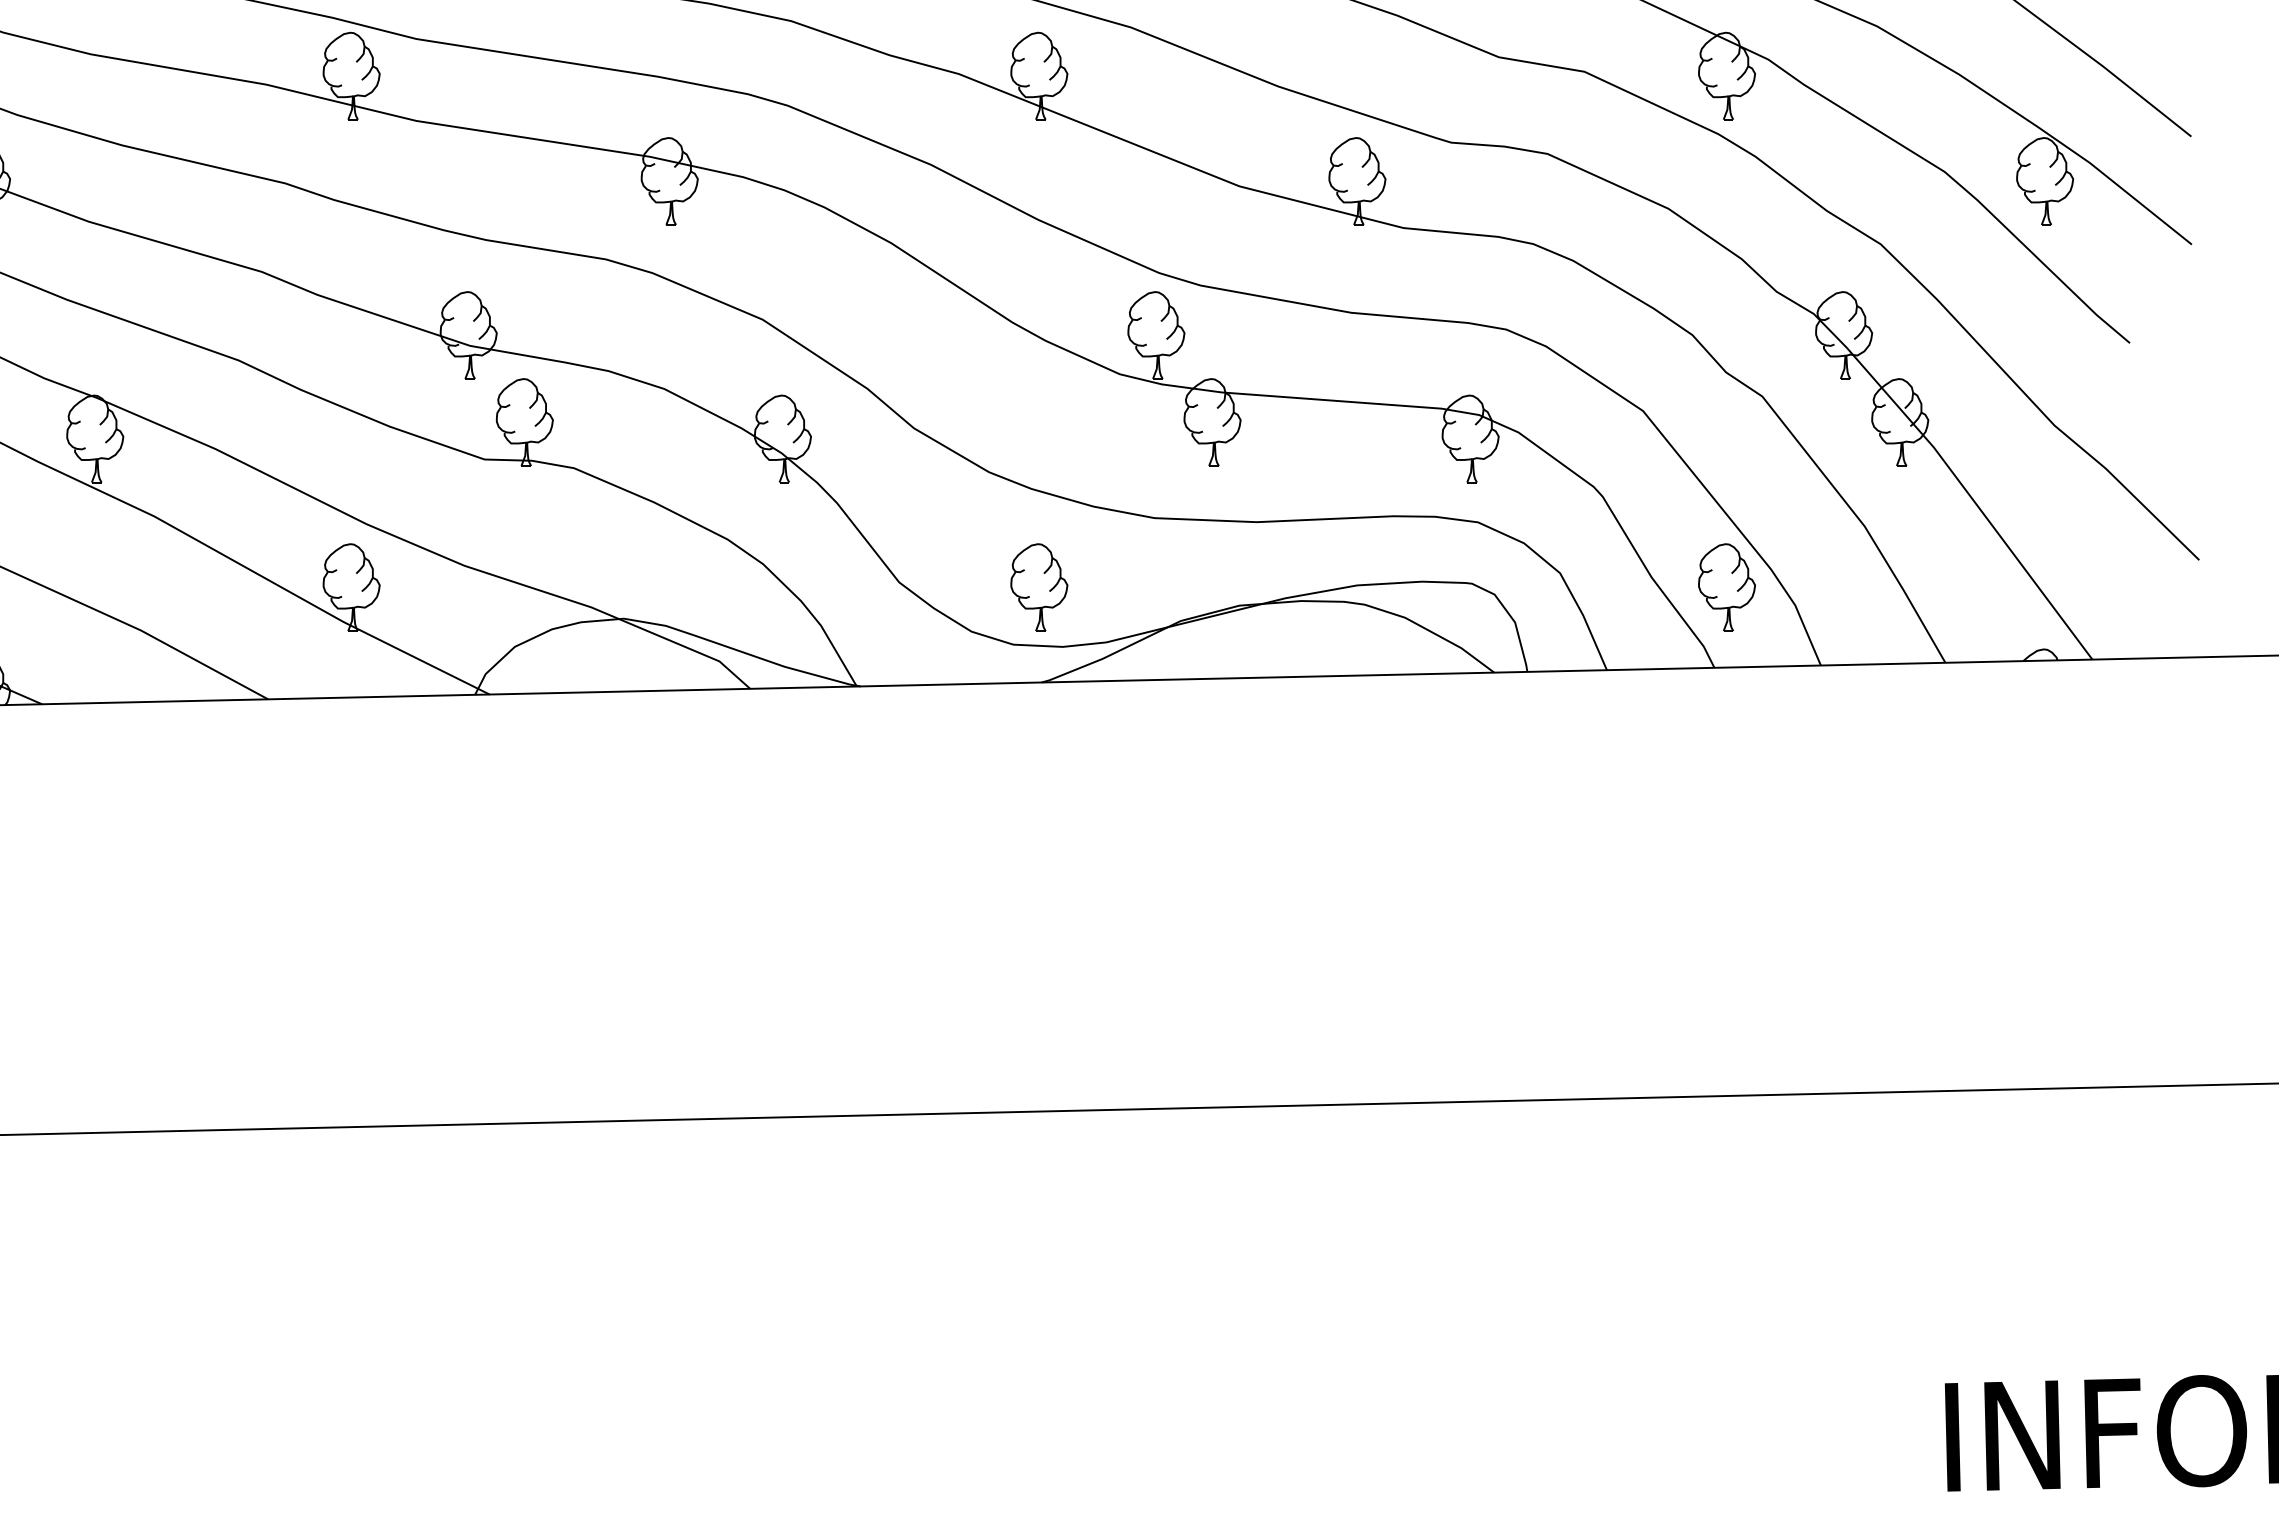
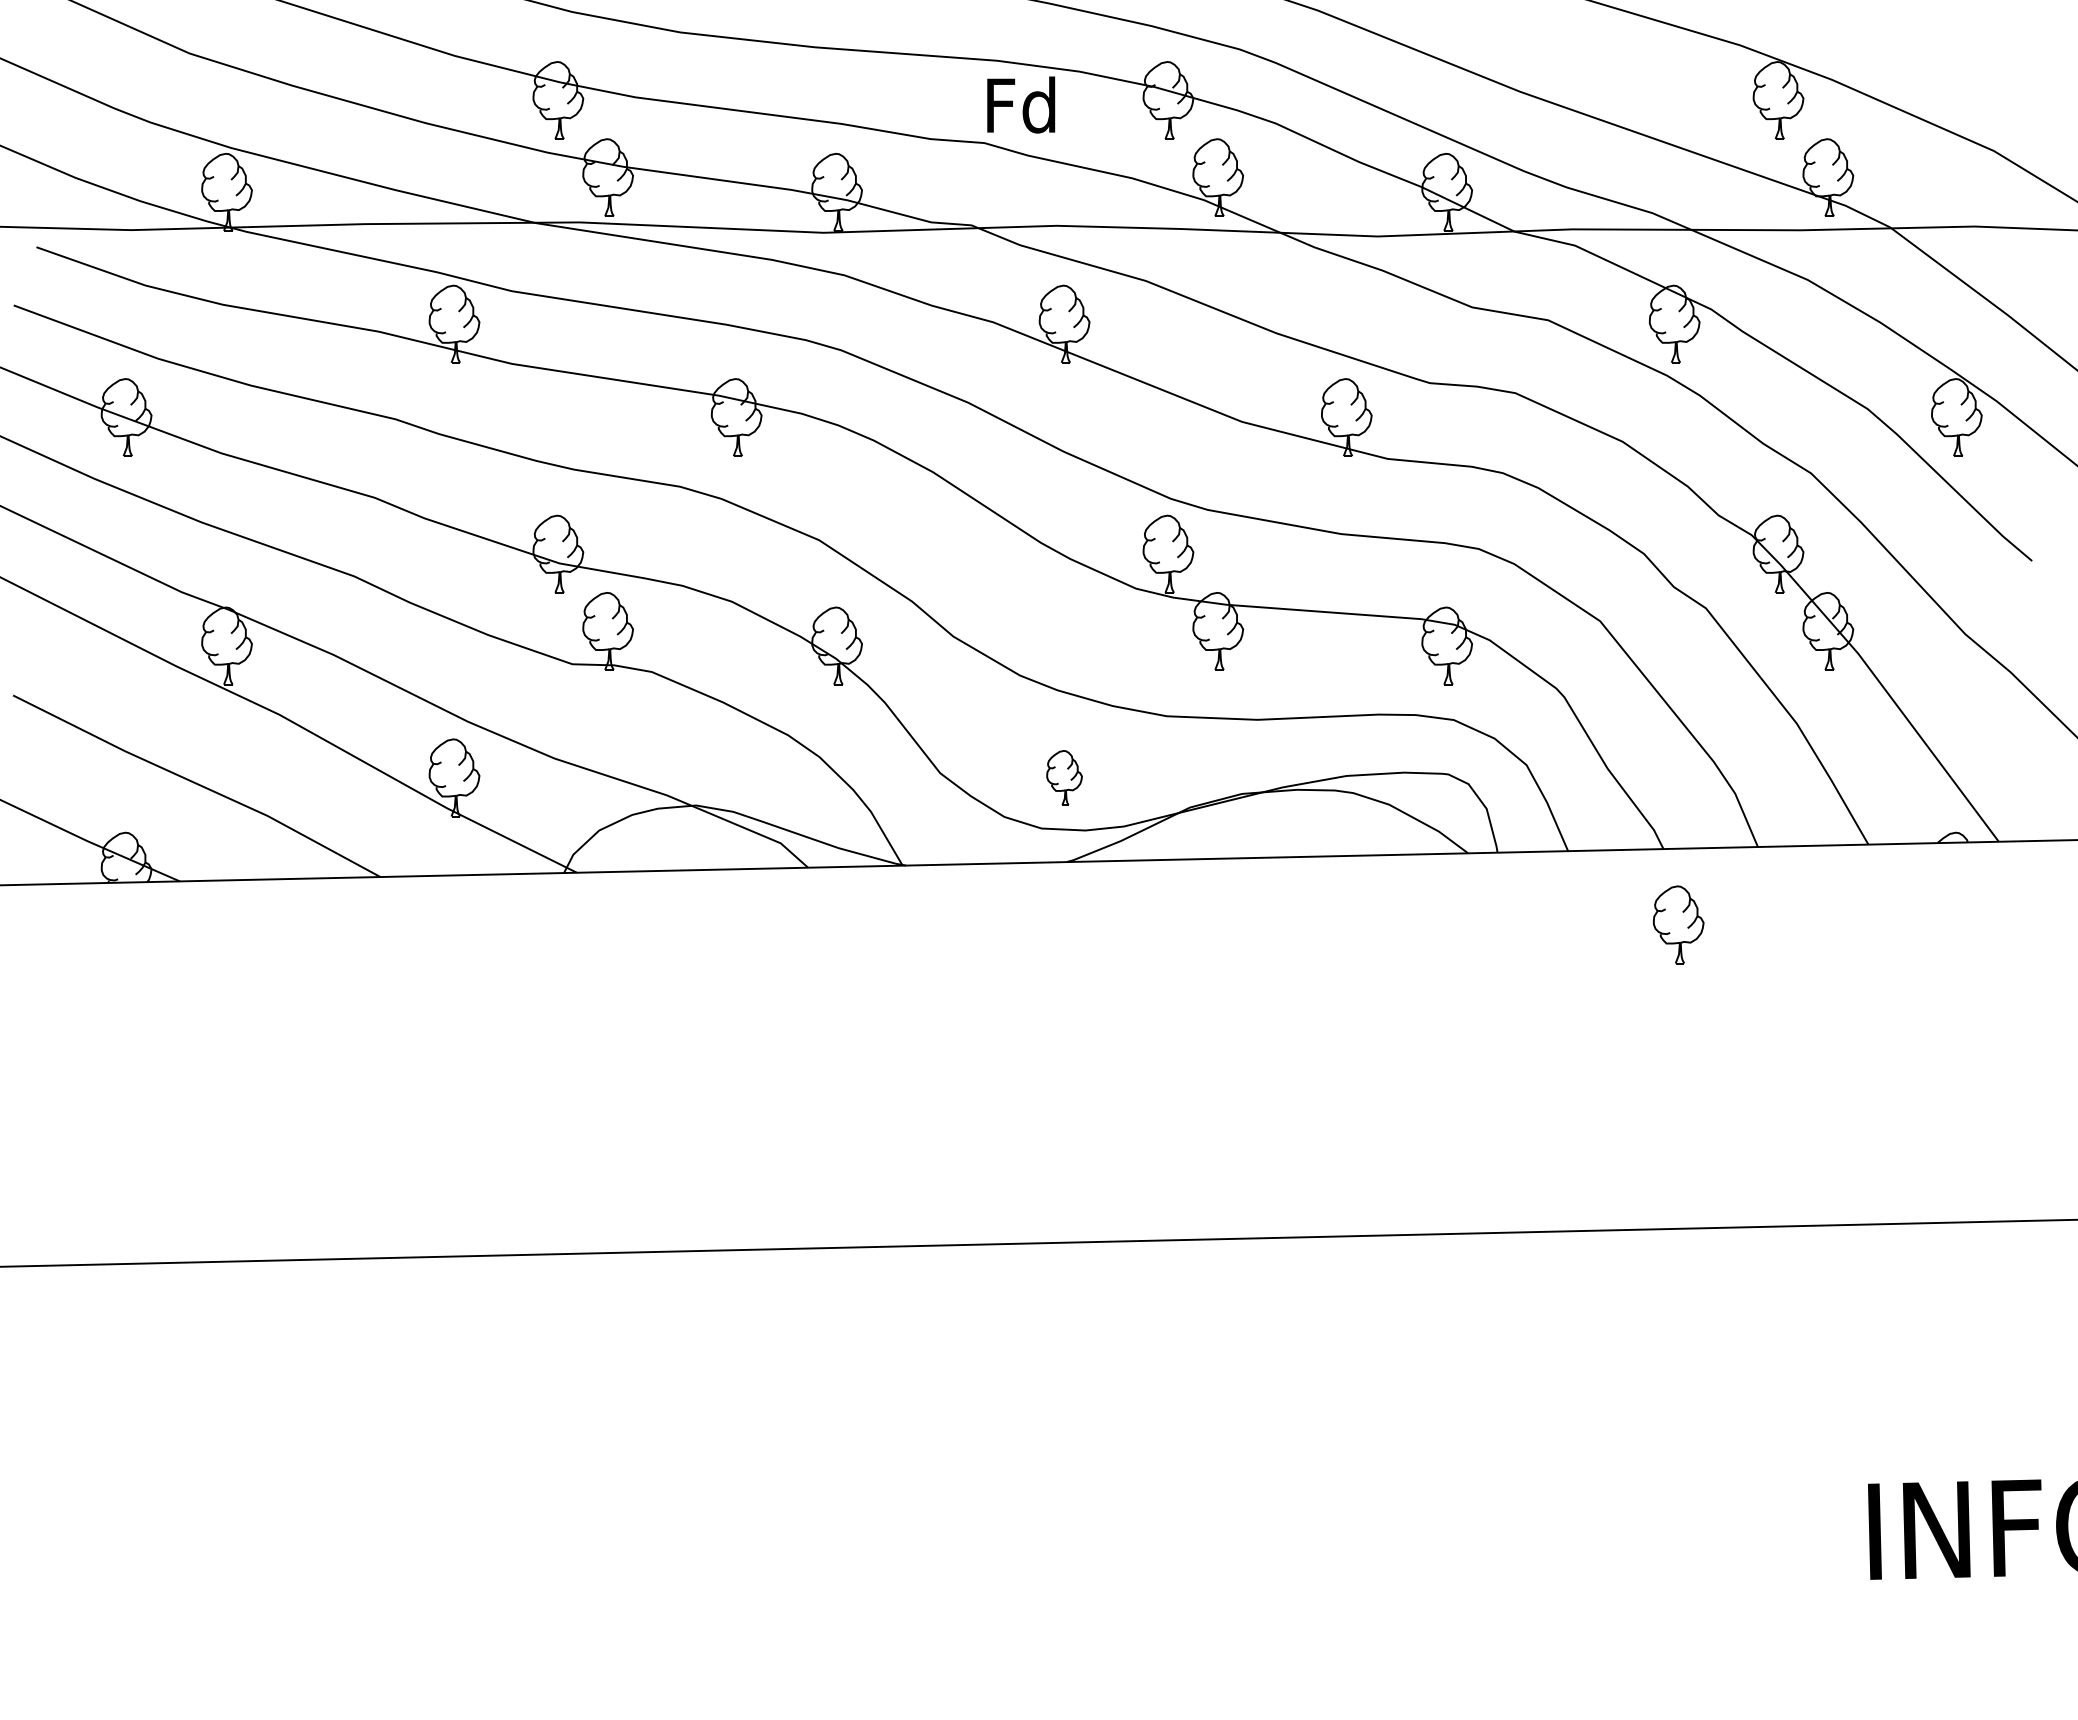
part: (1039, 587) -> (1064, 777), size x0.7
part: (1726, 587) -> (1678, 924), moved

